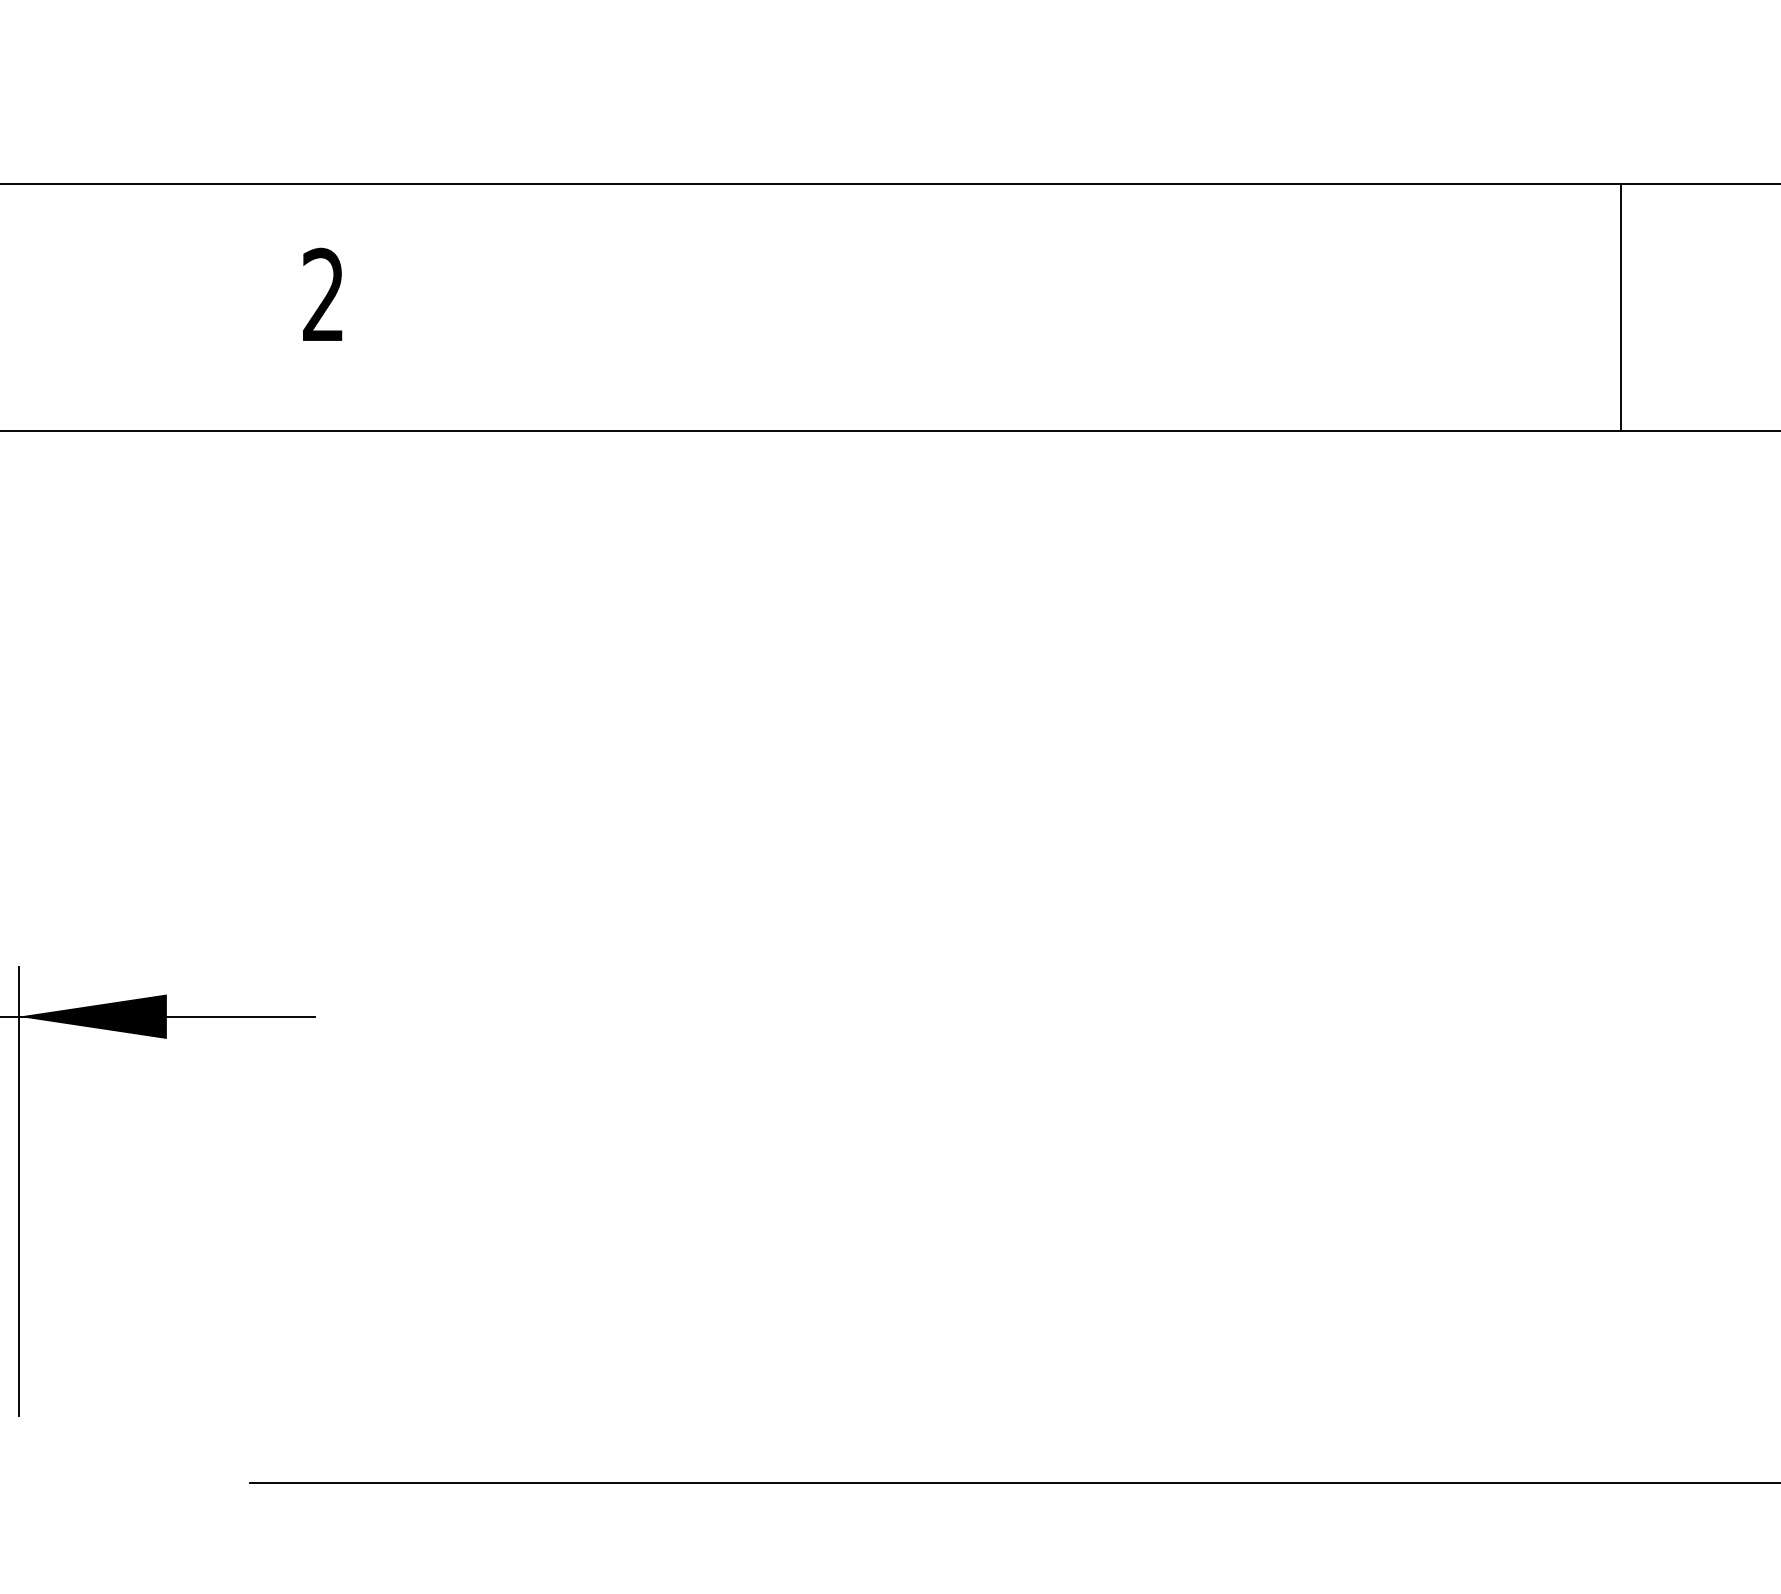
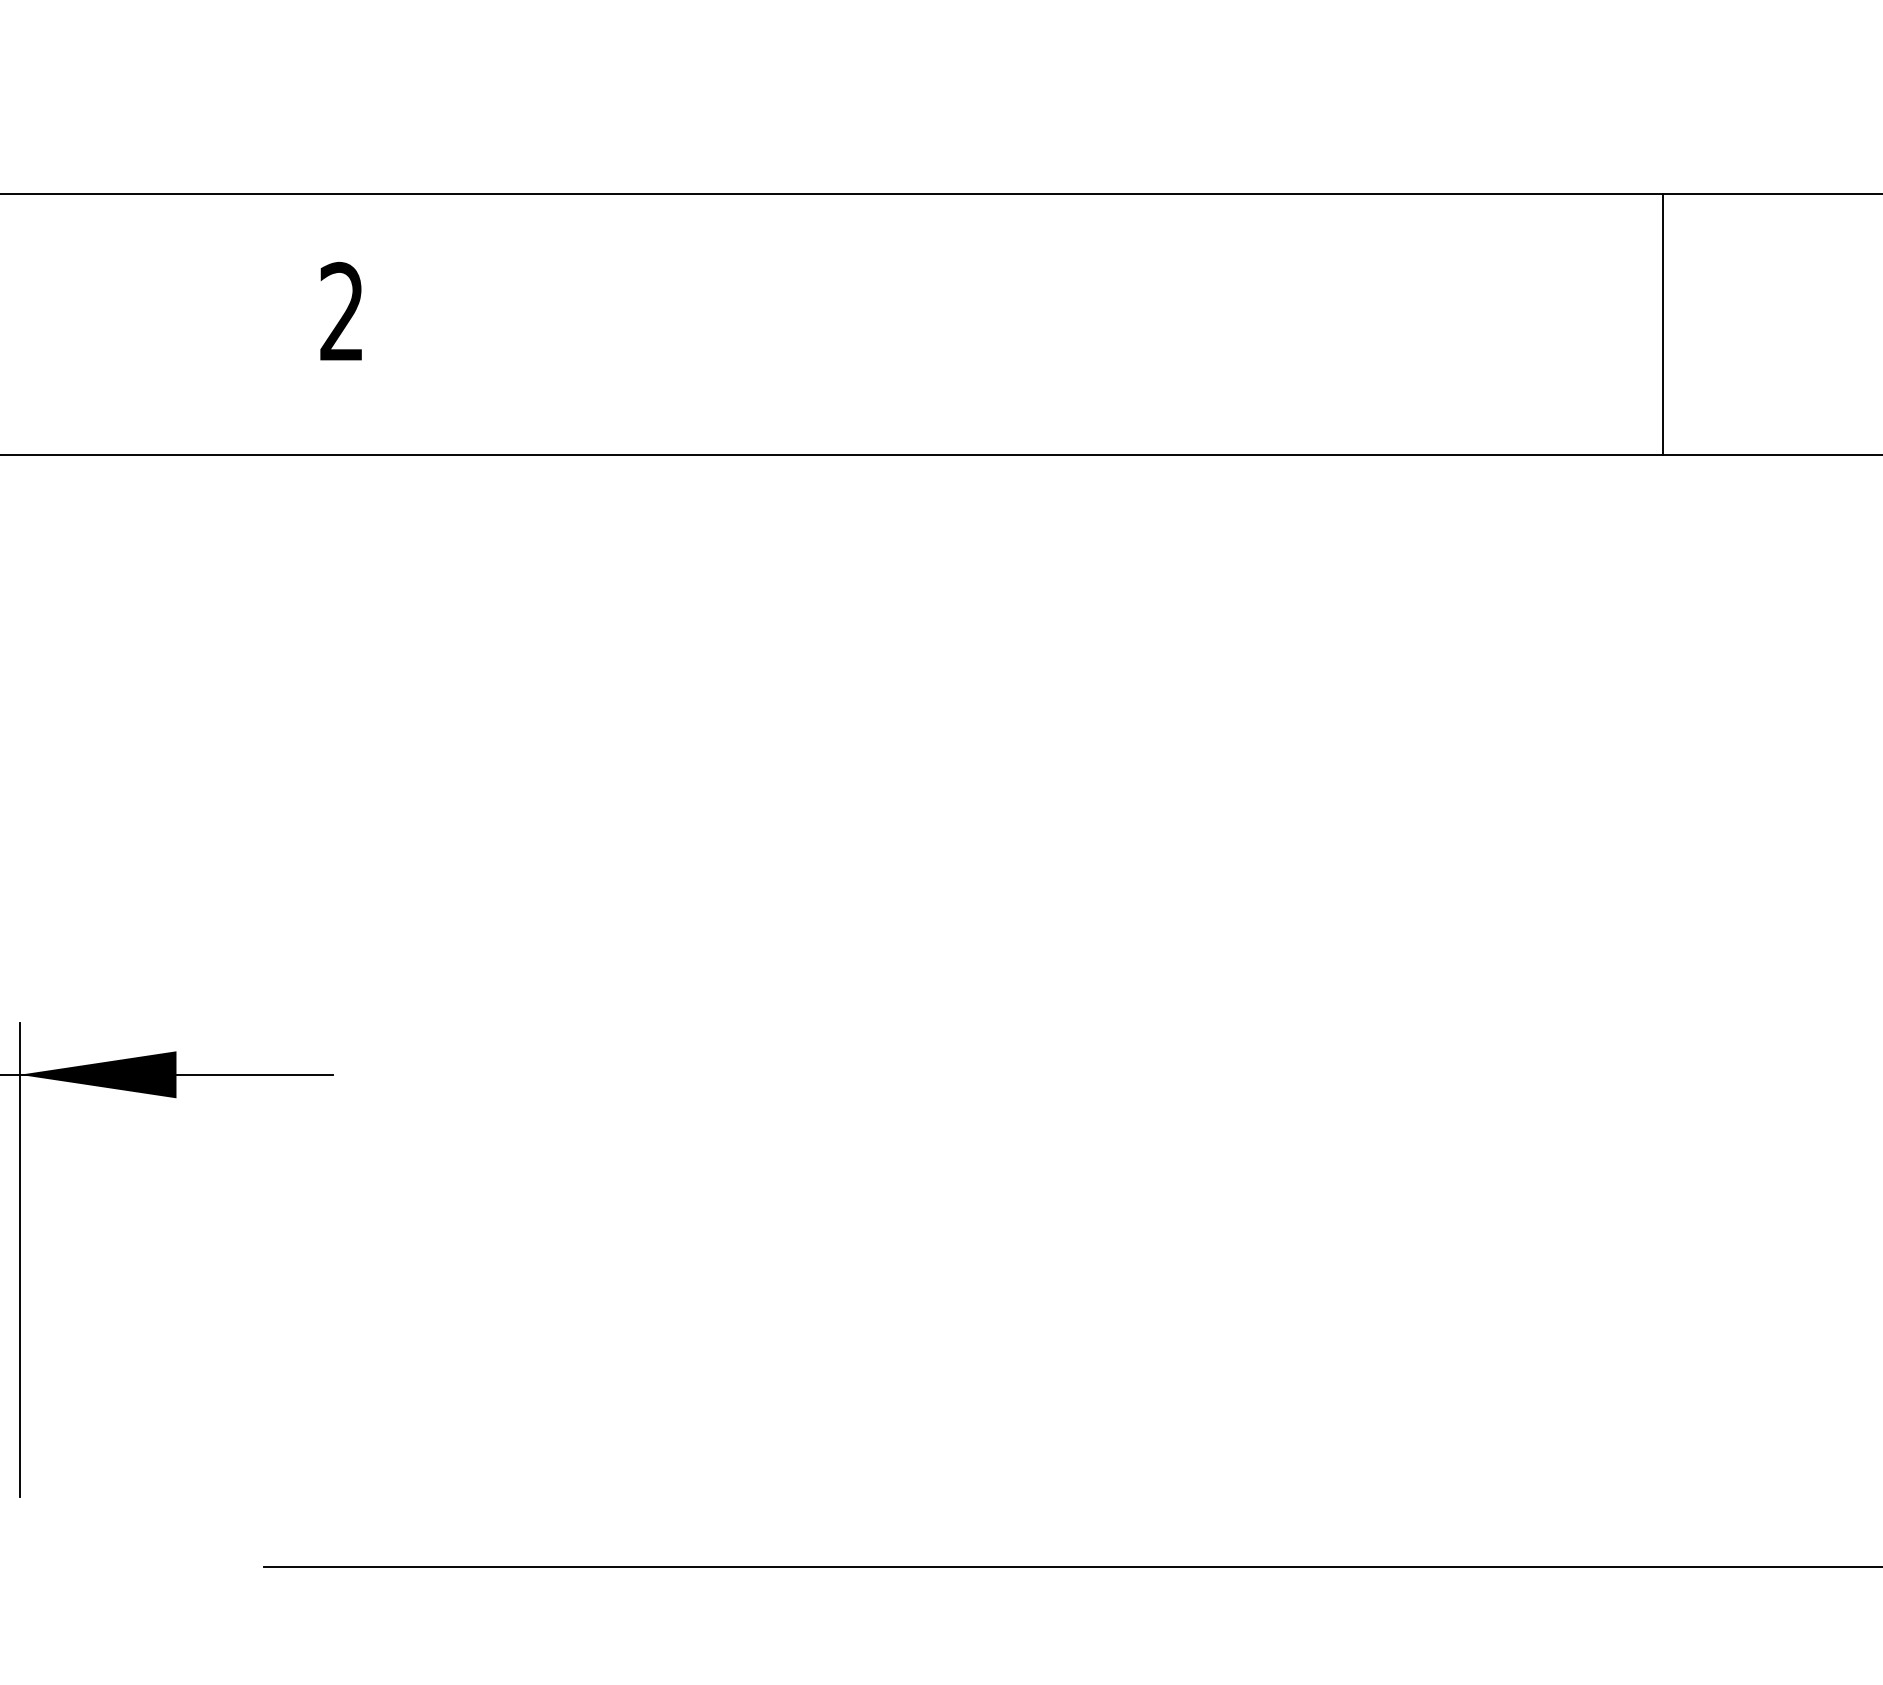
line: (1620, 307) -> (1662, 324), moved

